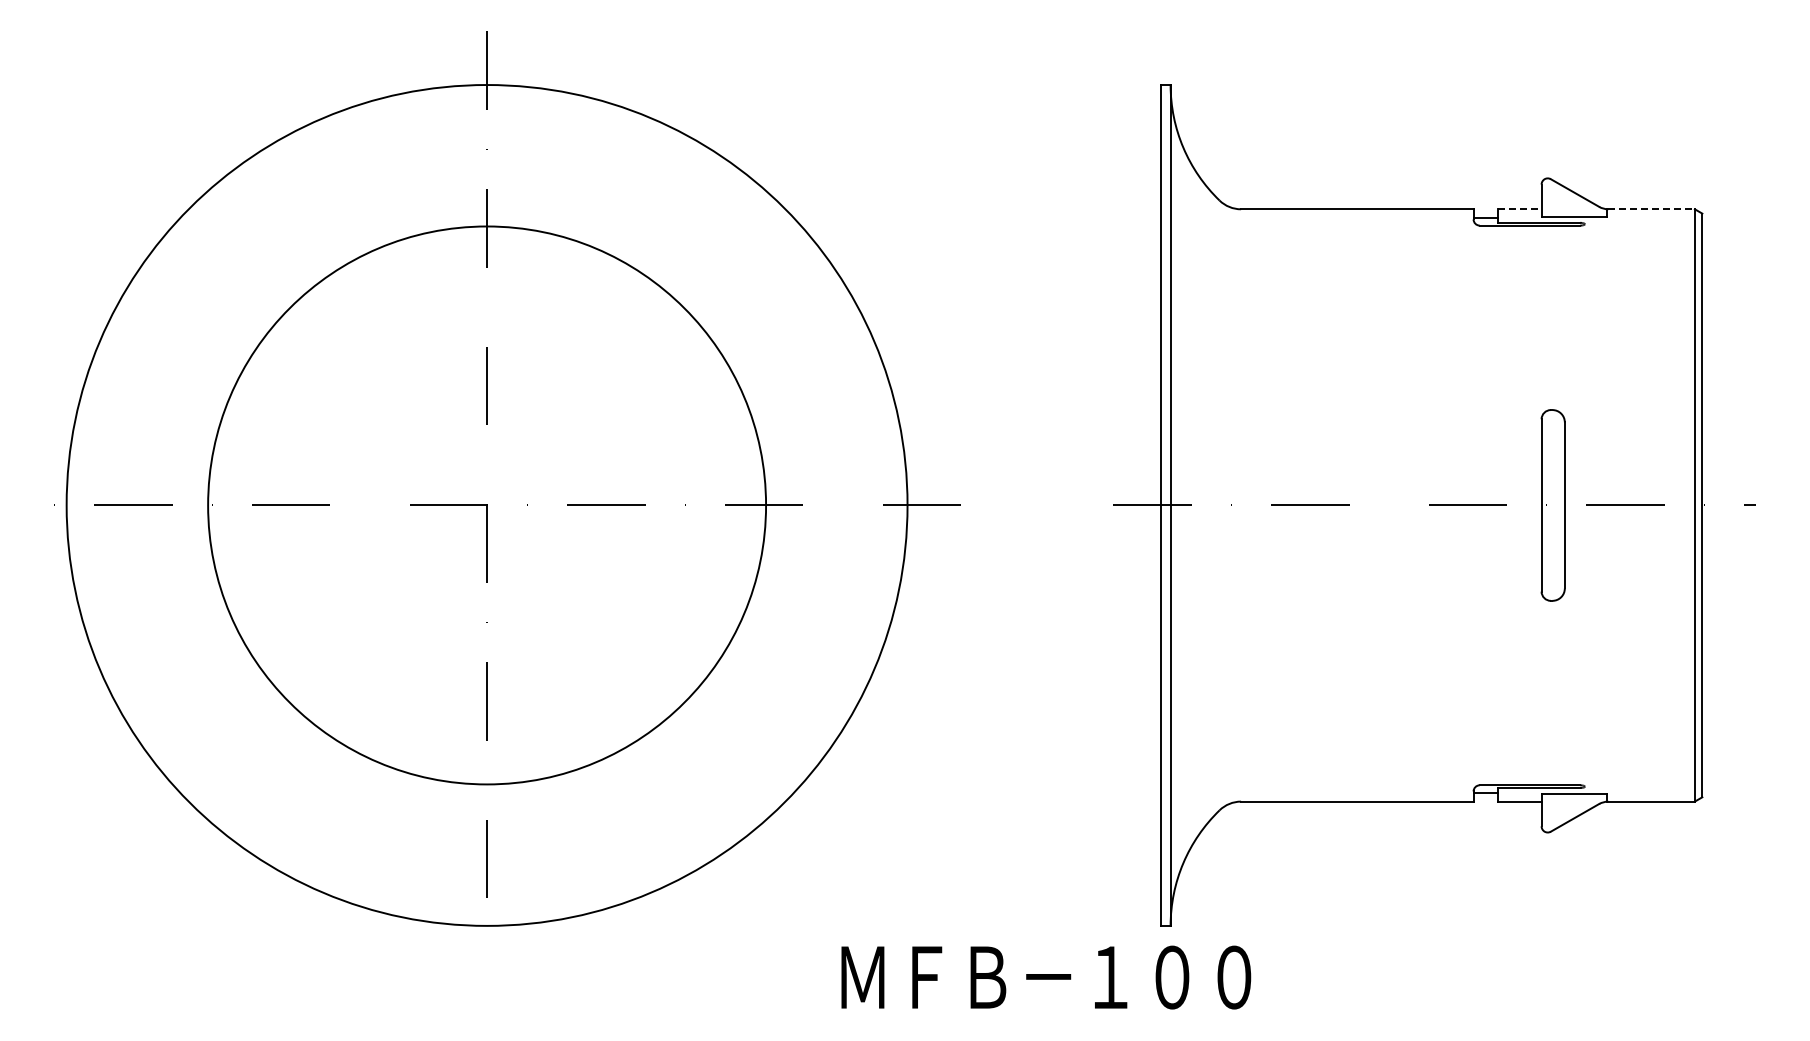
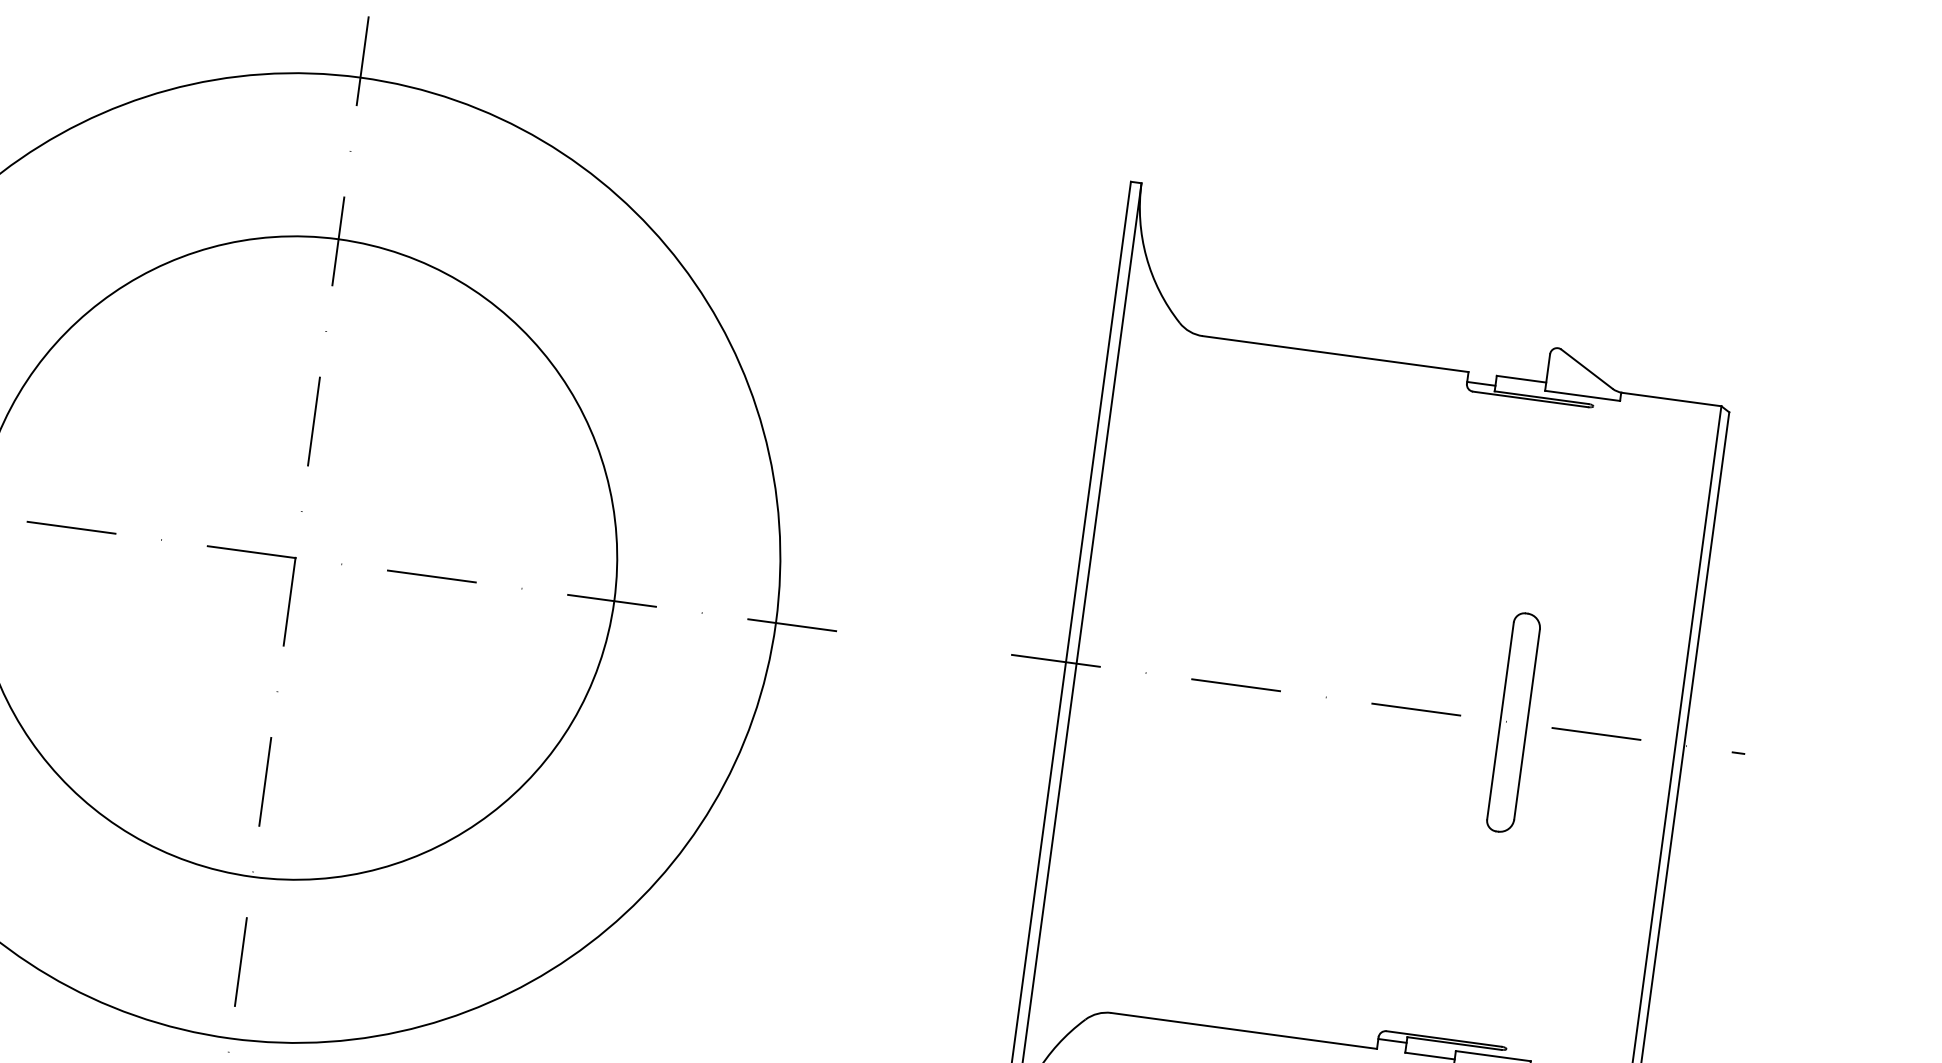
line: (1519, 209) -> (1520, 379), dashed -> solid
line: (1652, 209) -> (1672, 399), dashed -> solid

